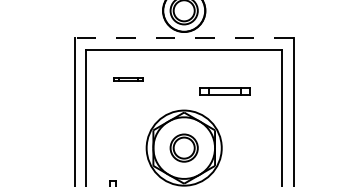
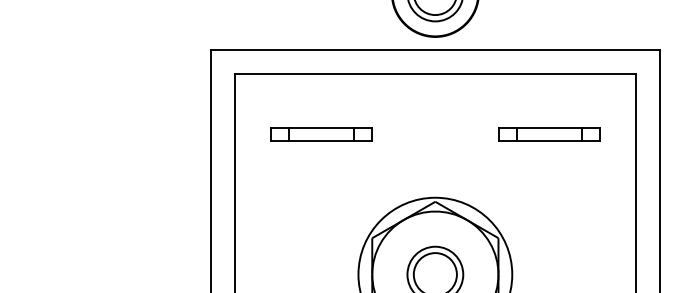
line: (184, 38) -> (435, 50), dashed -> solid
part: (128, 79) -> (321, 134), size x1.67
part: (224, 91) -> (548, 134), moved

